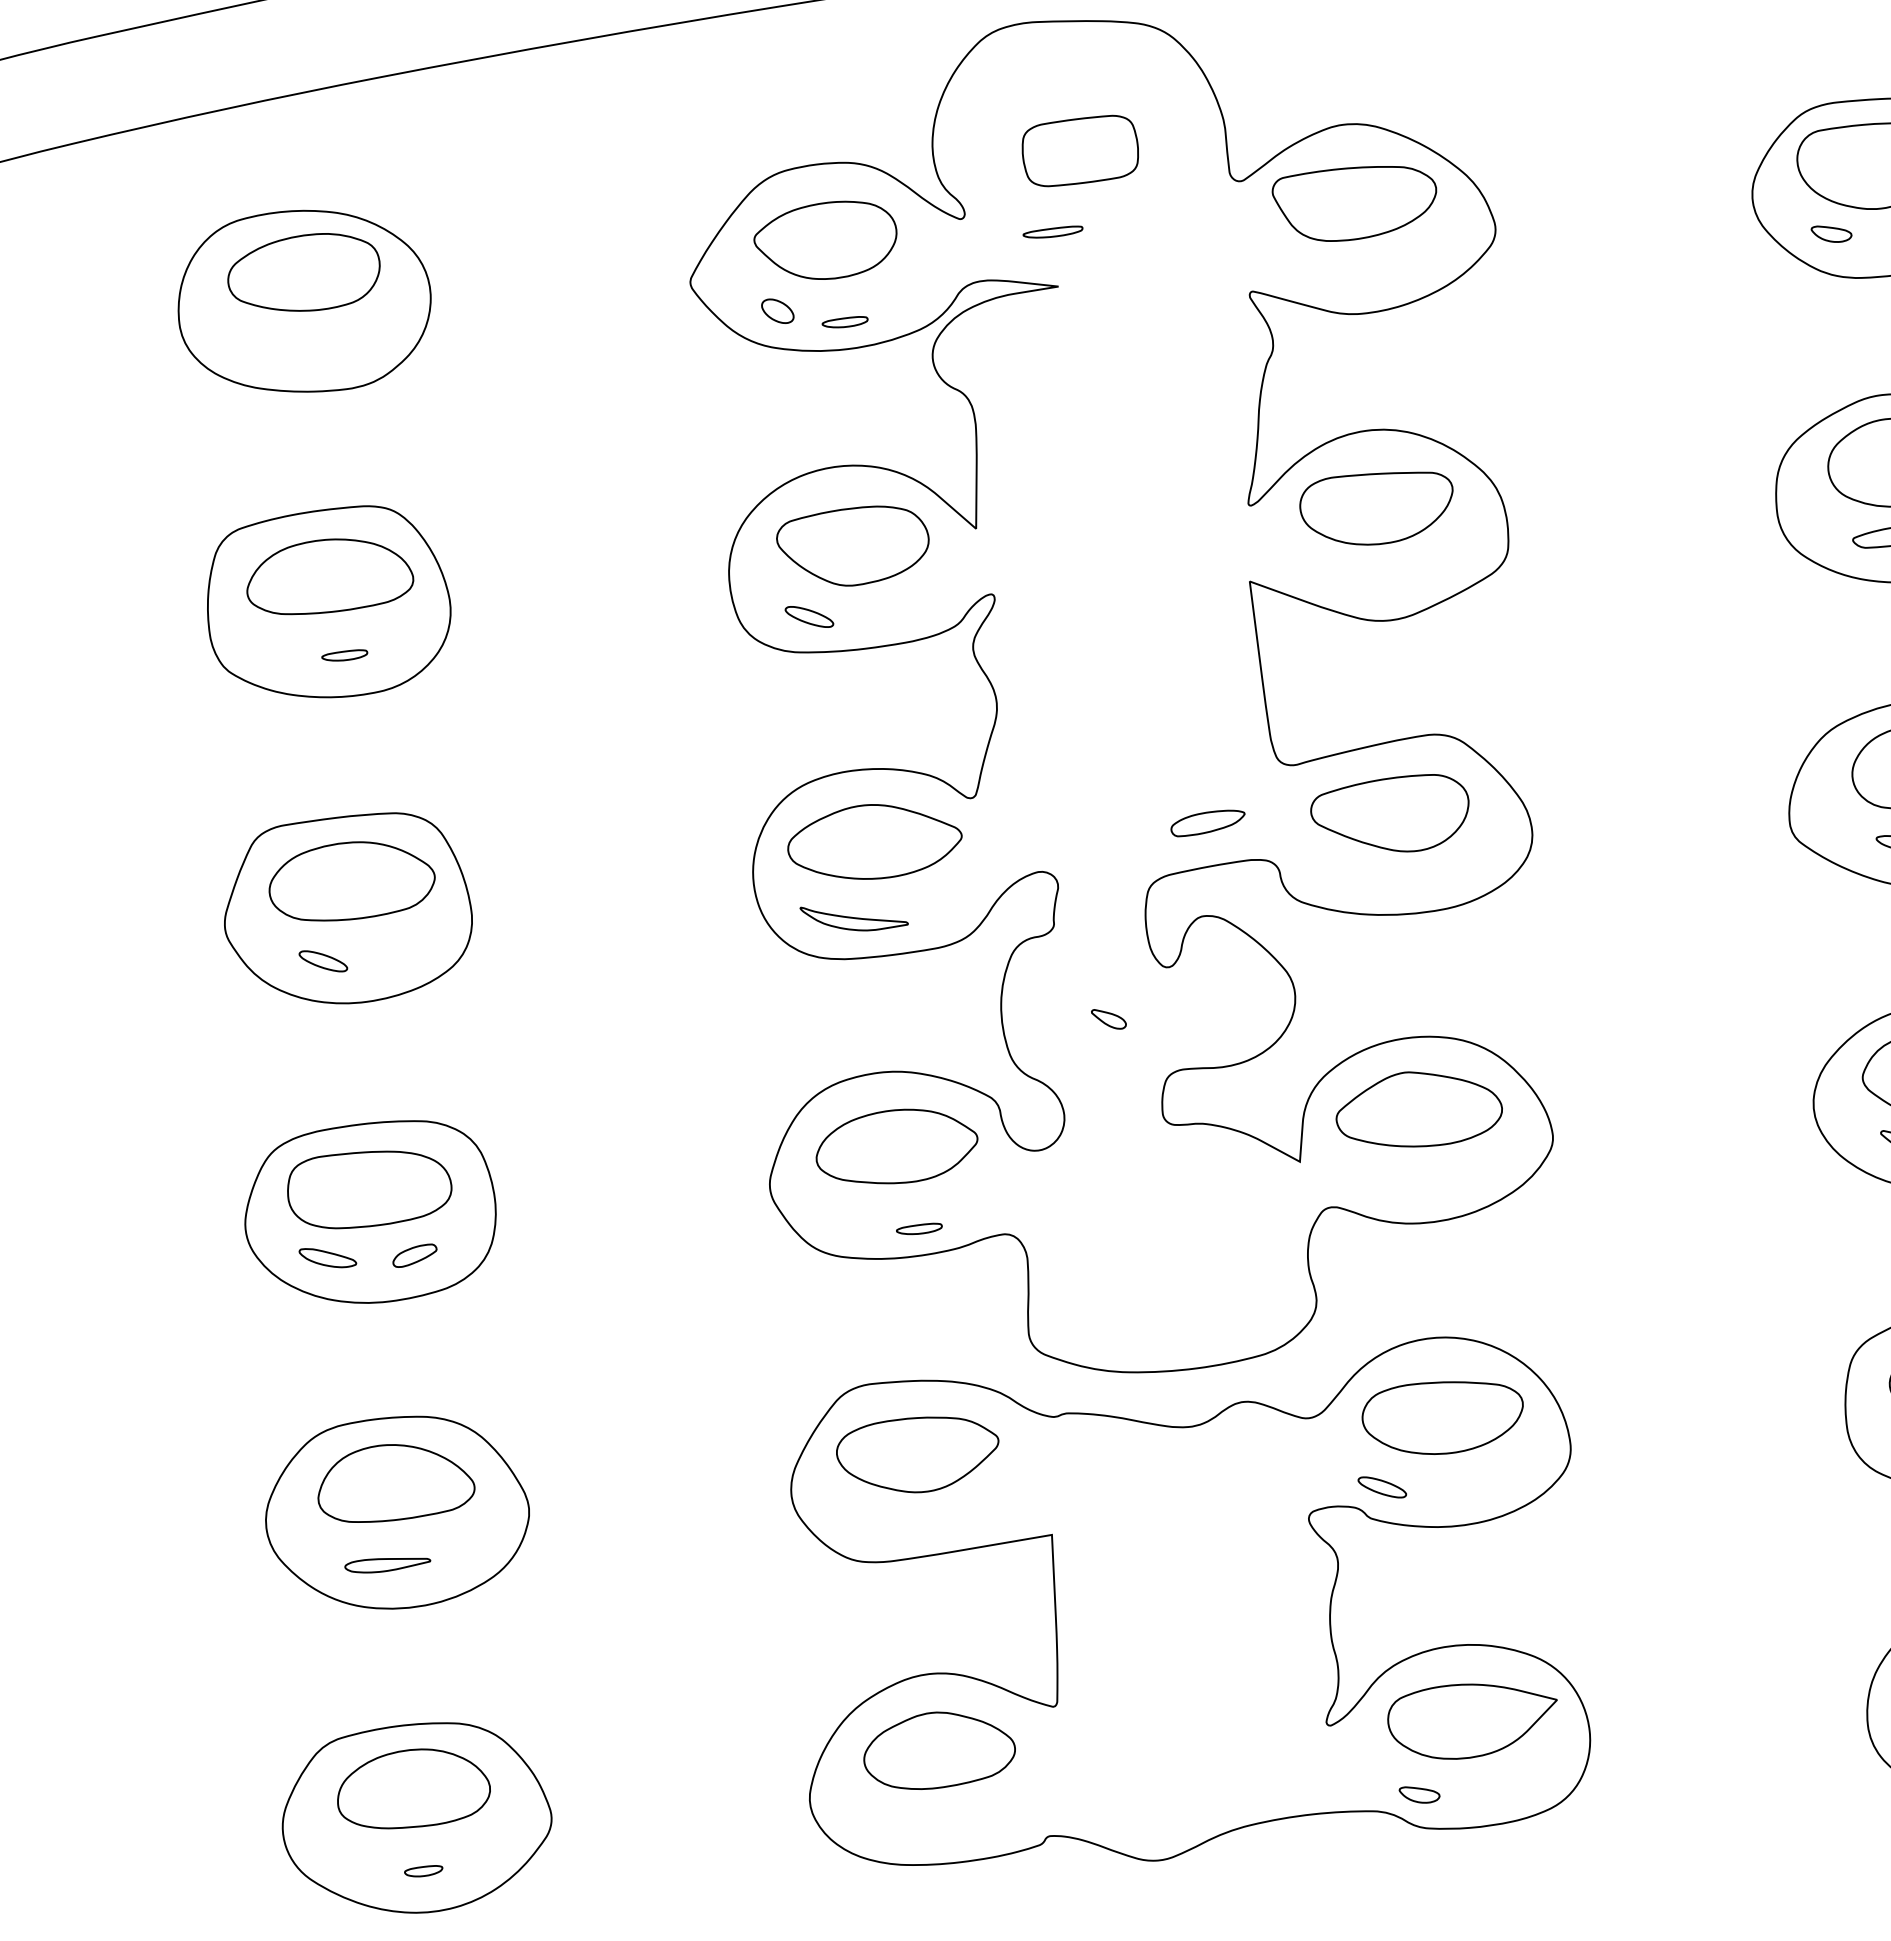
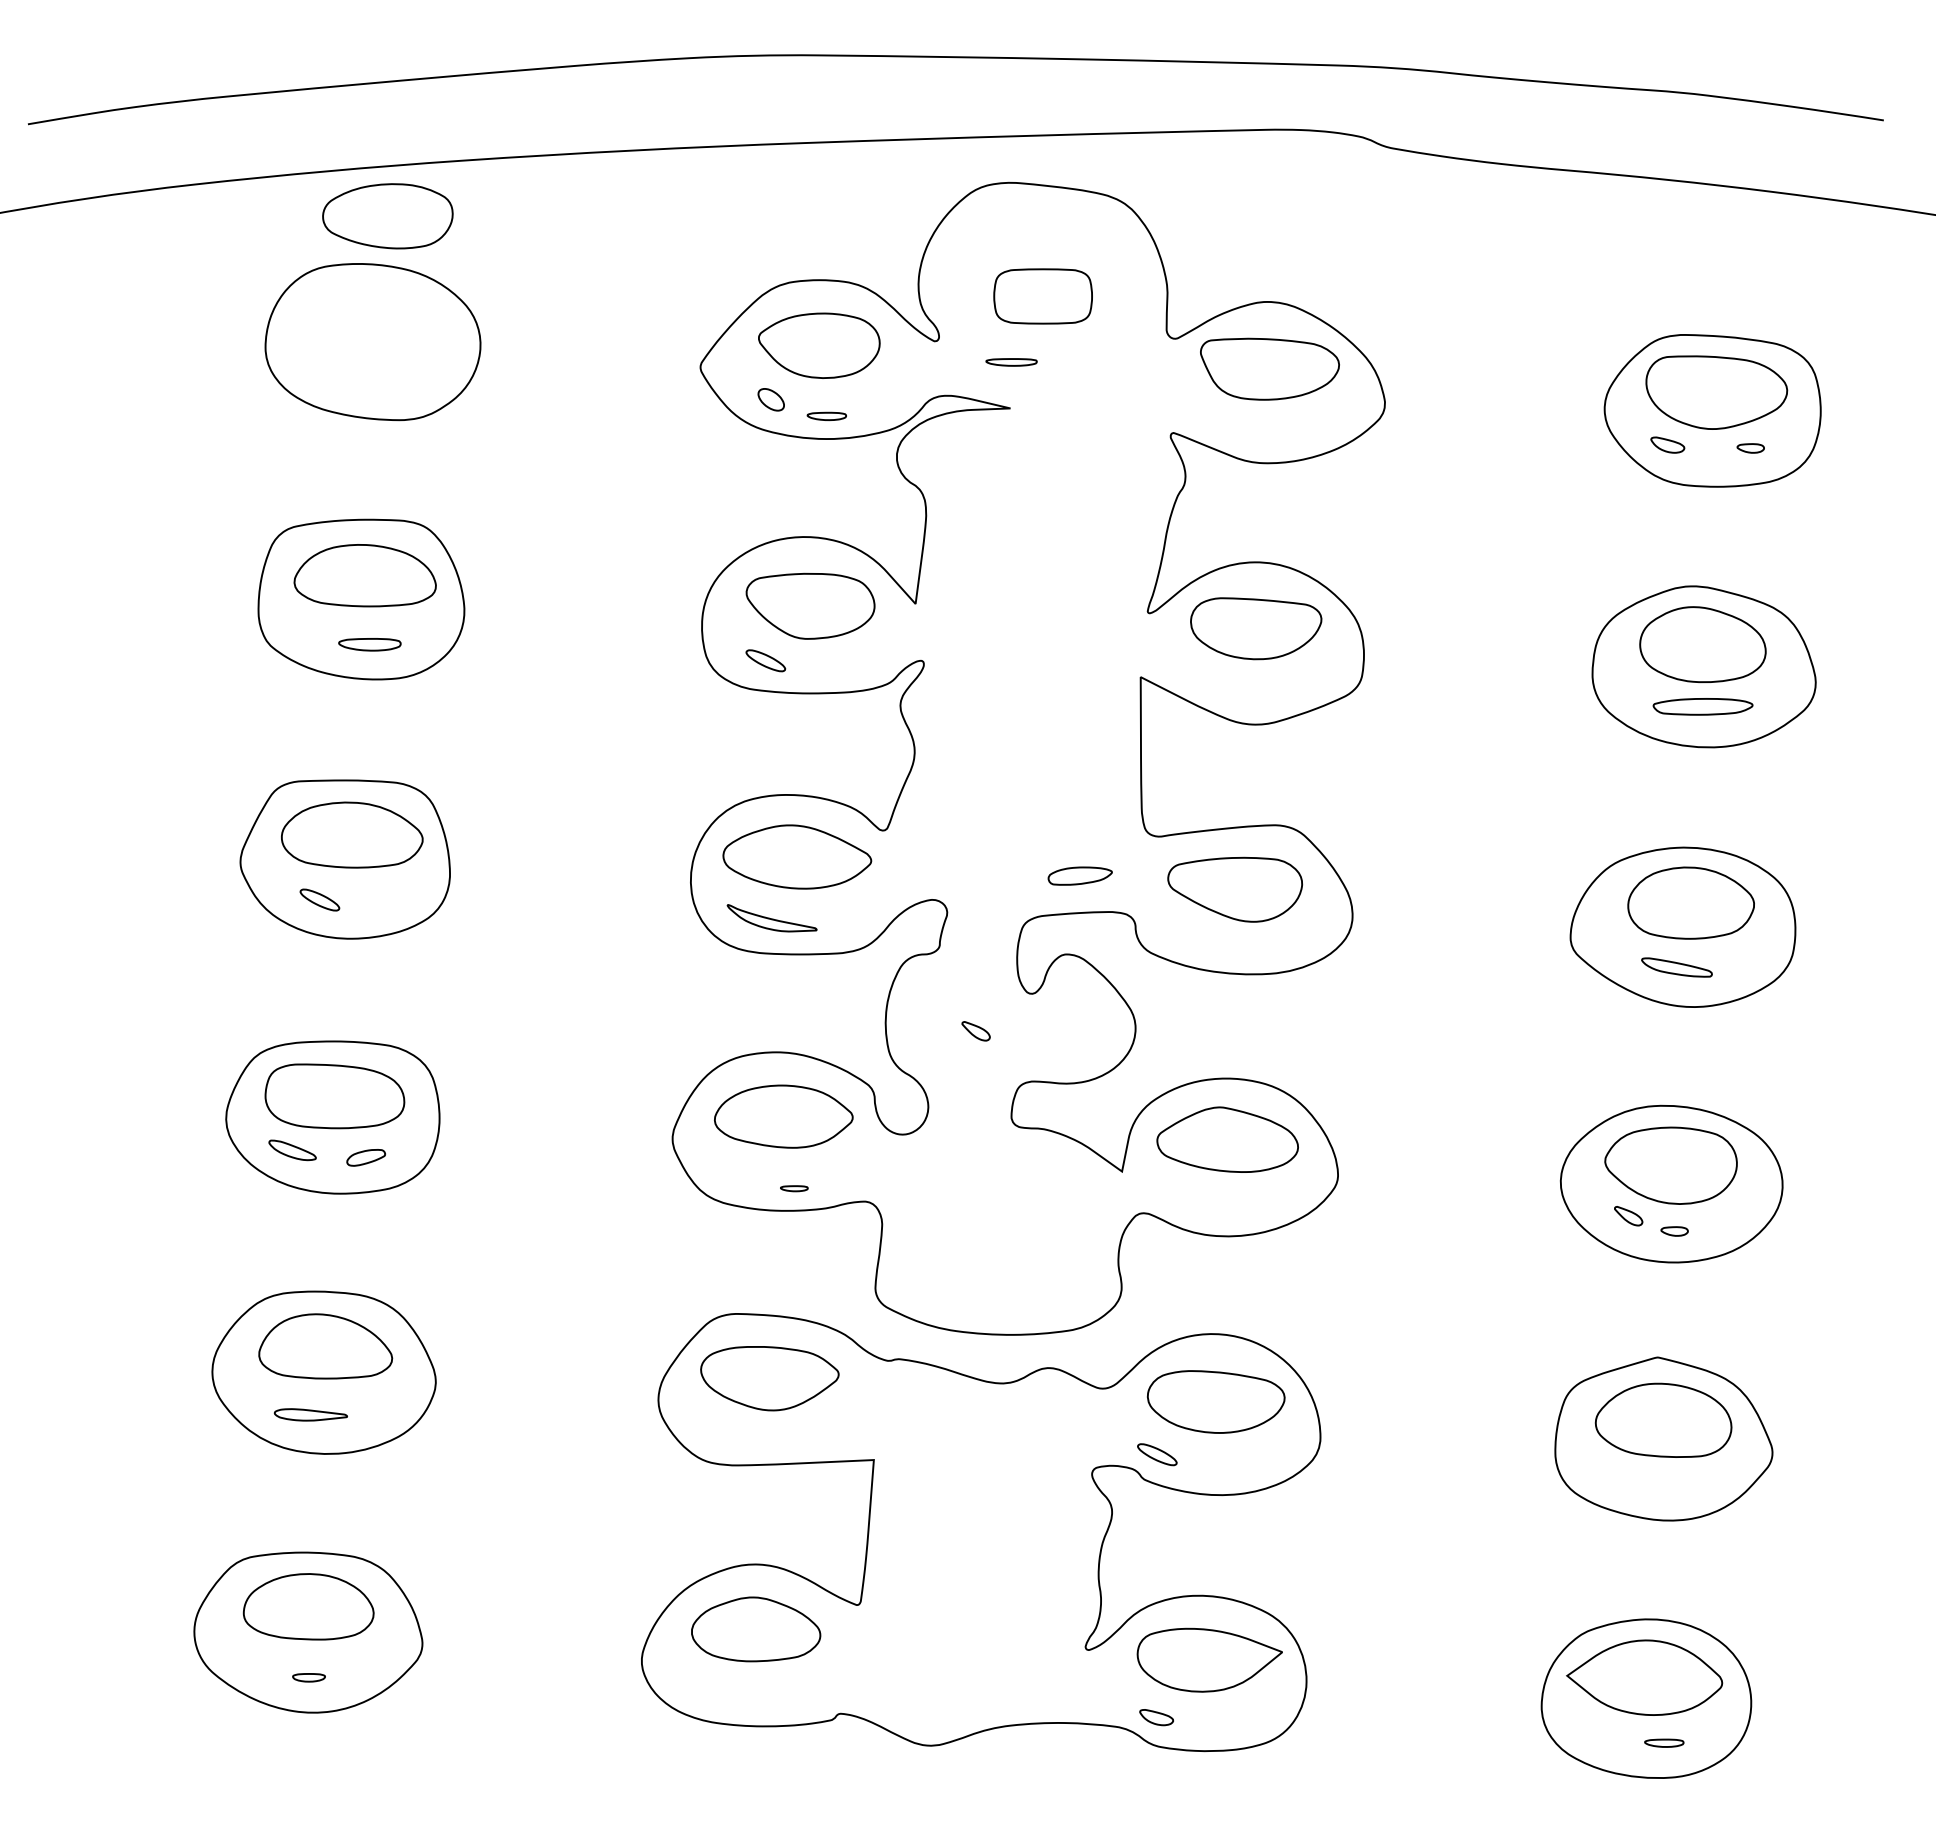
part: (303, 273) -> (387, 216), moved
part: (345, 655) -> (370, 644), size x1.6
part: (919, 1229) -> (794, 1188), size x0.7

